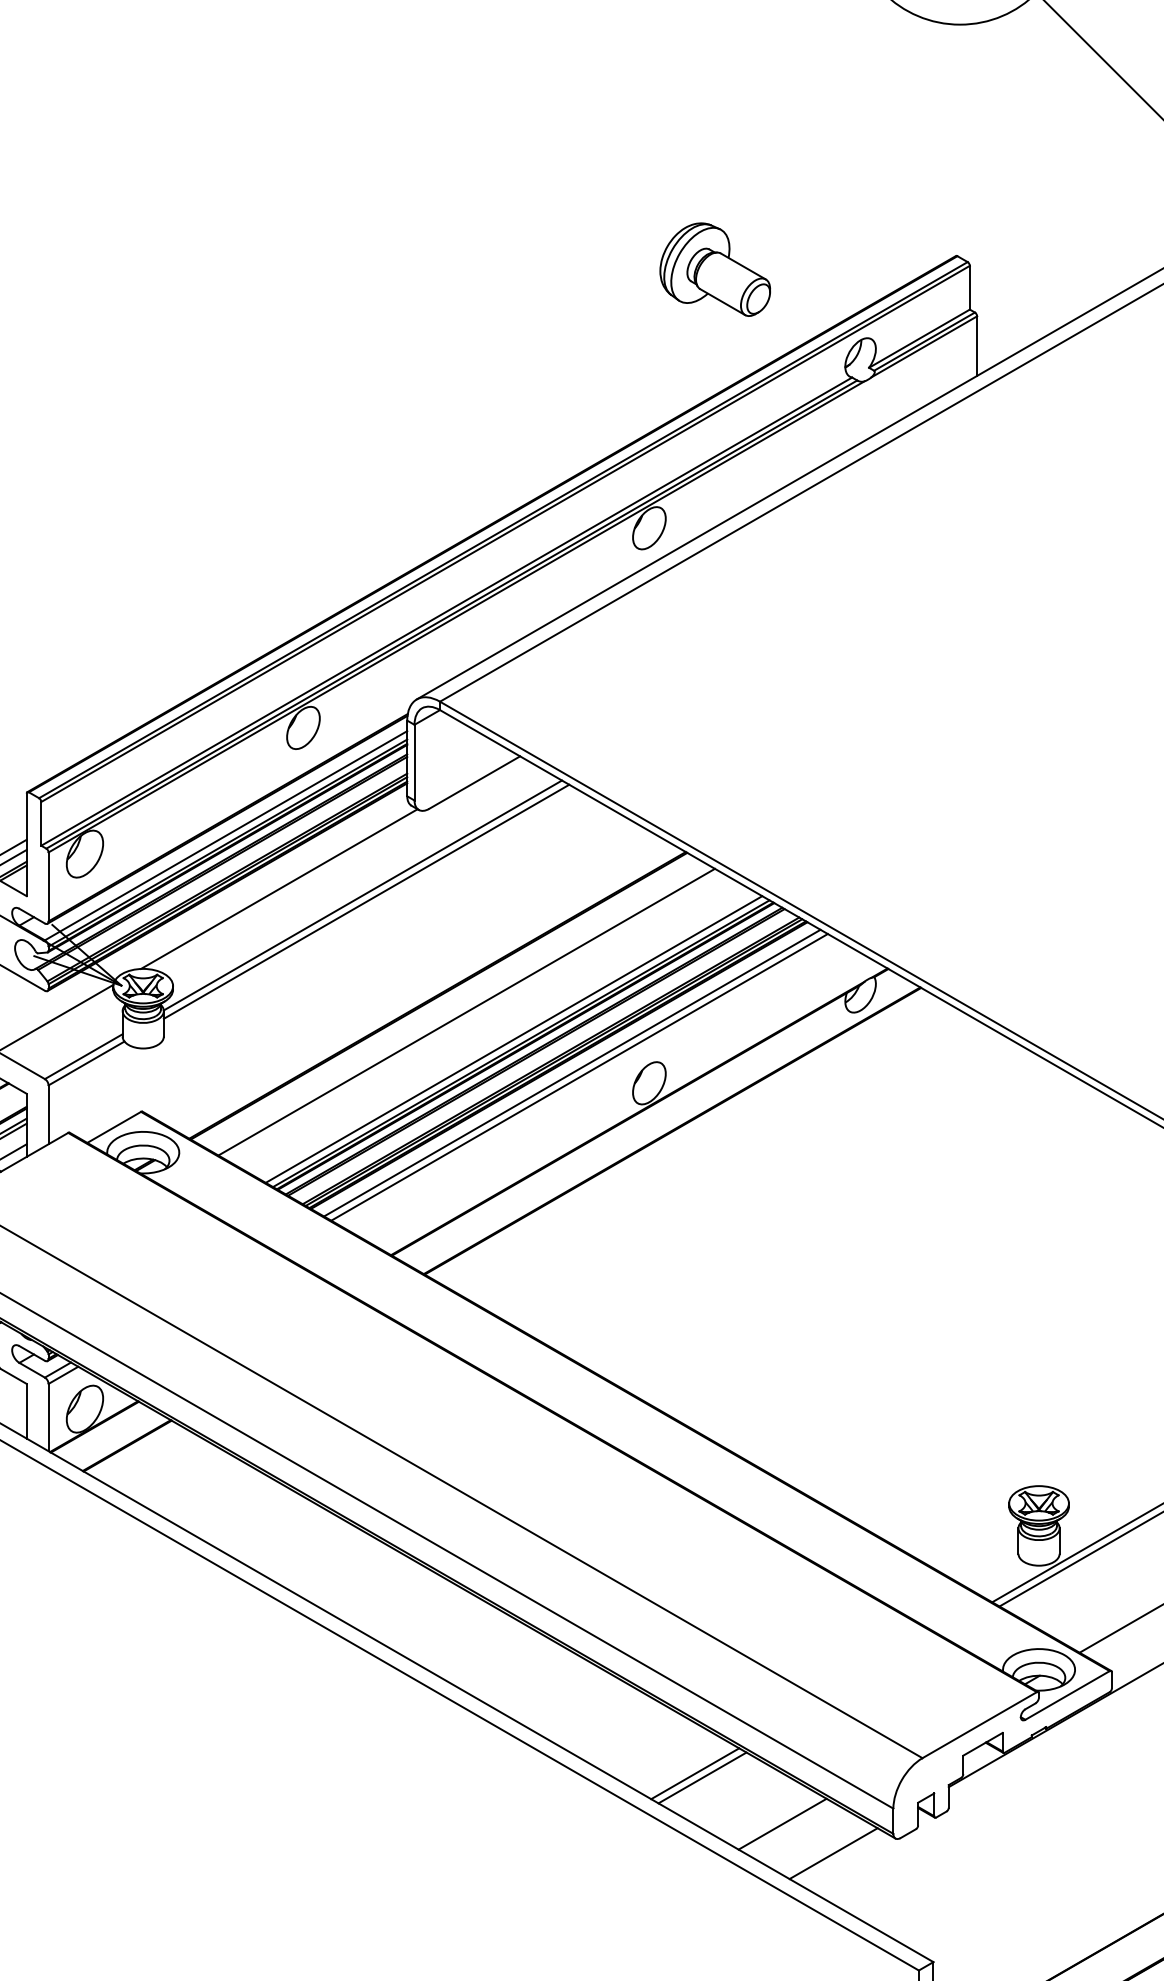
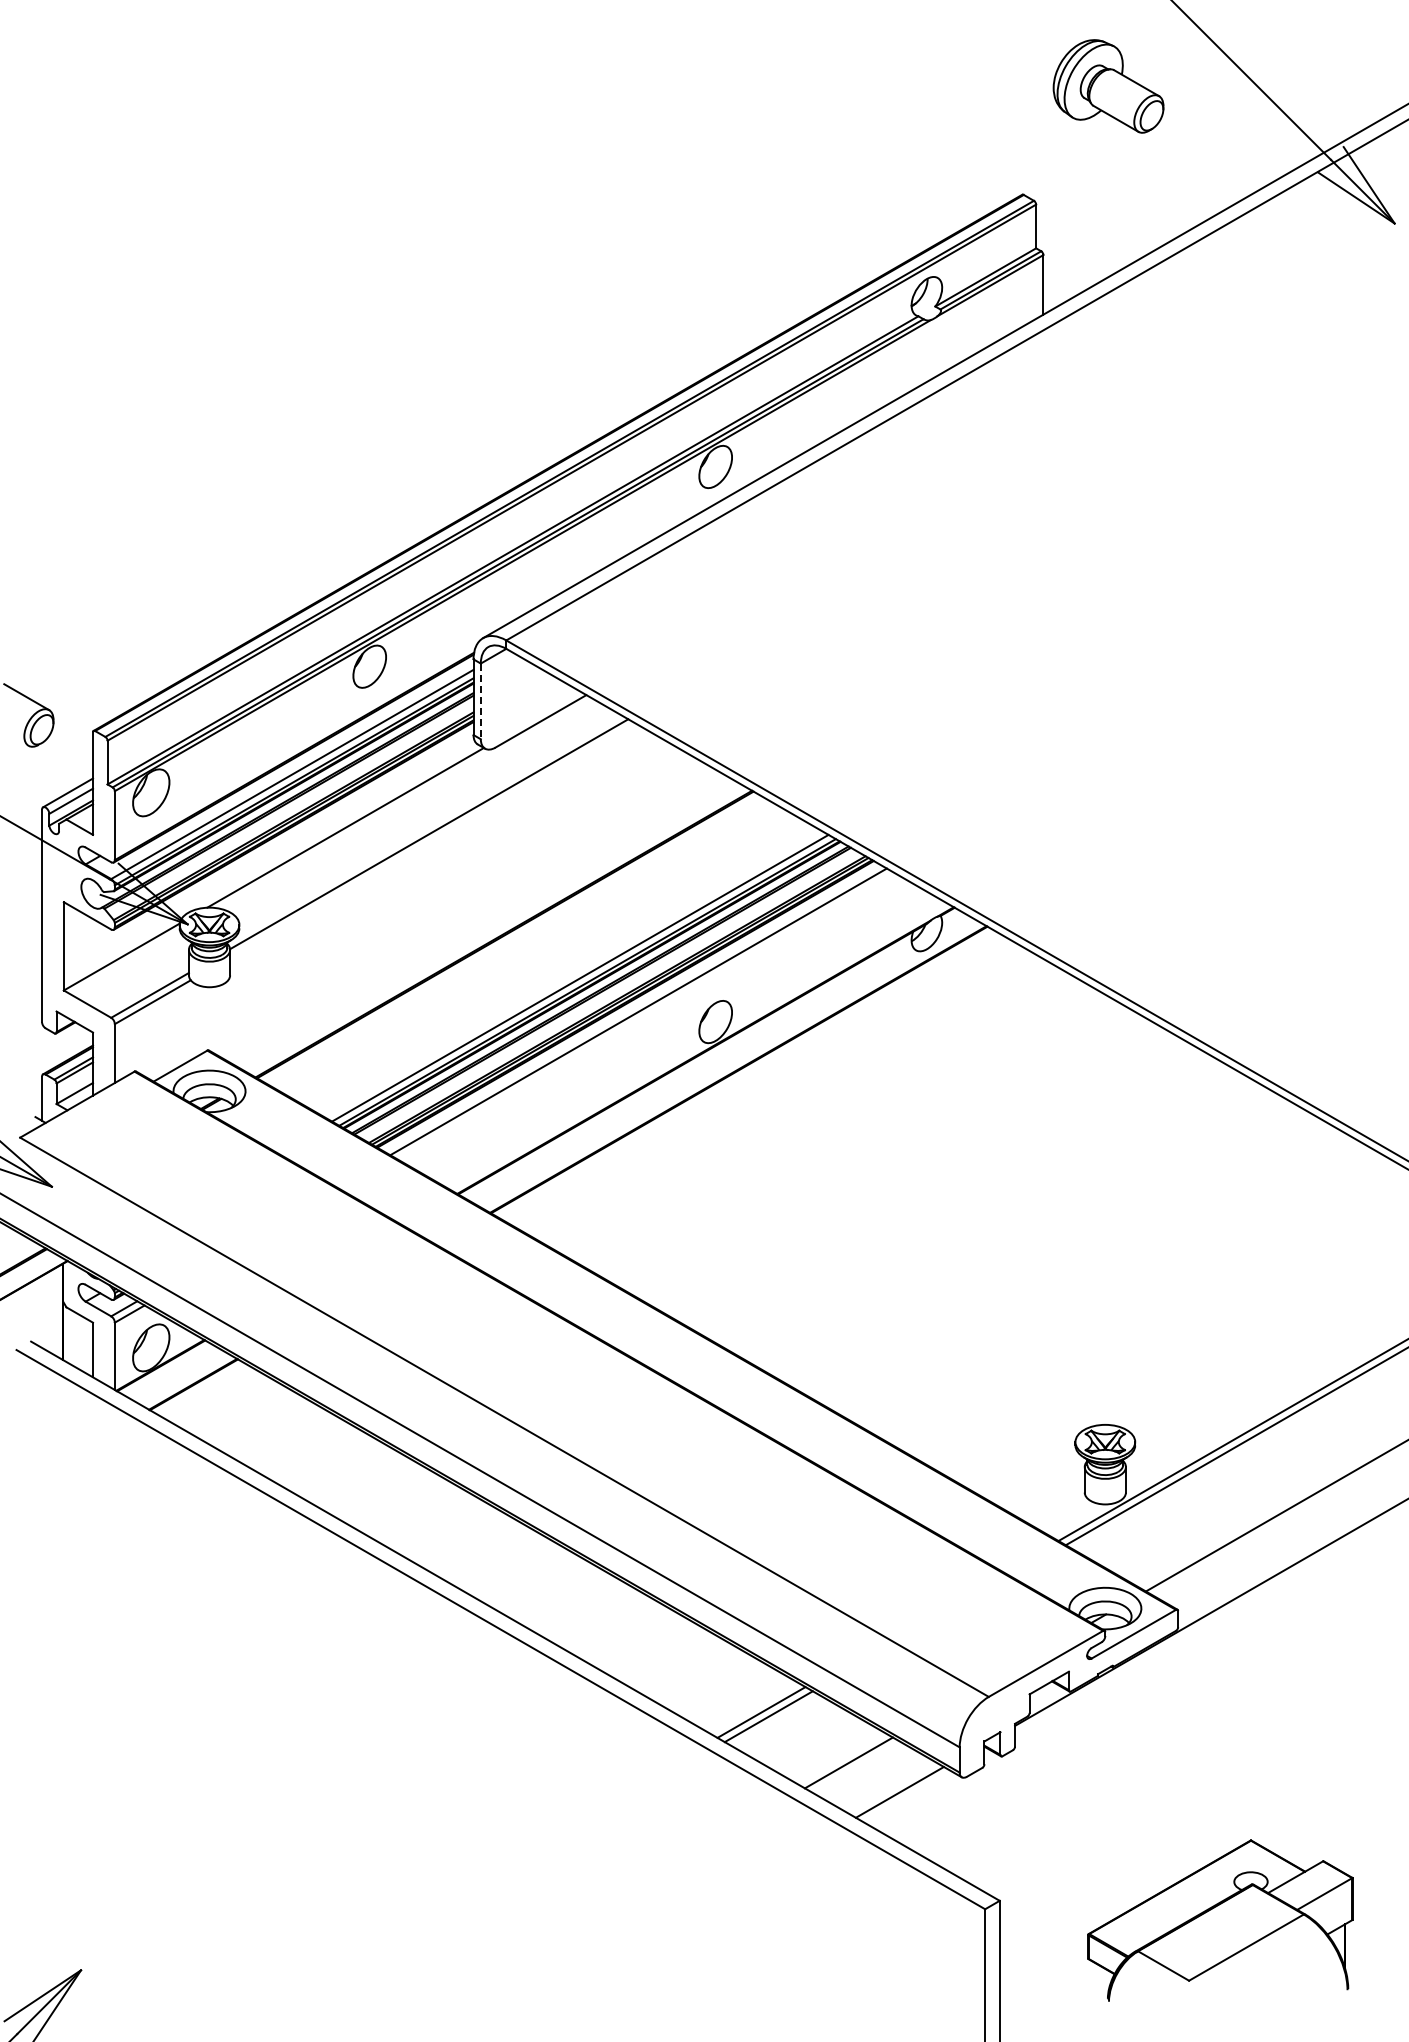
part: (715, 269) -> (1108, 86), moved
line: (414, 762) -> (480, 701), solid -> dashed
line: (366, 901) -> (432, 840), removed
line: (466, 1011) -> (532, 950), removed
line: (579, 1076) -> (645, 1015), removed

